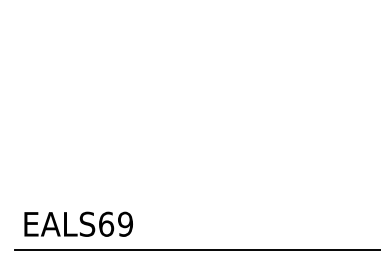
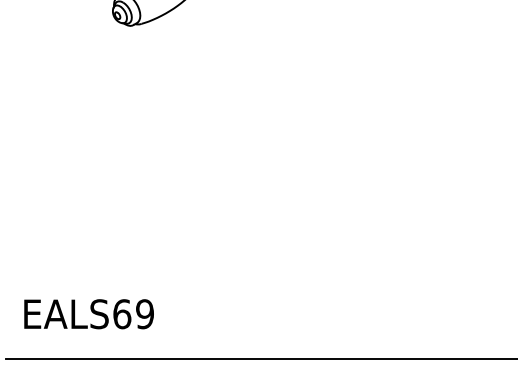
text: (78, 224) -> (88, 314), moved

